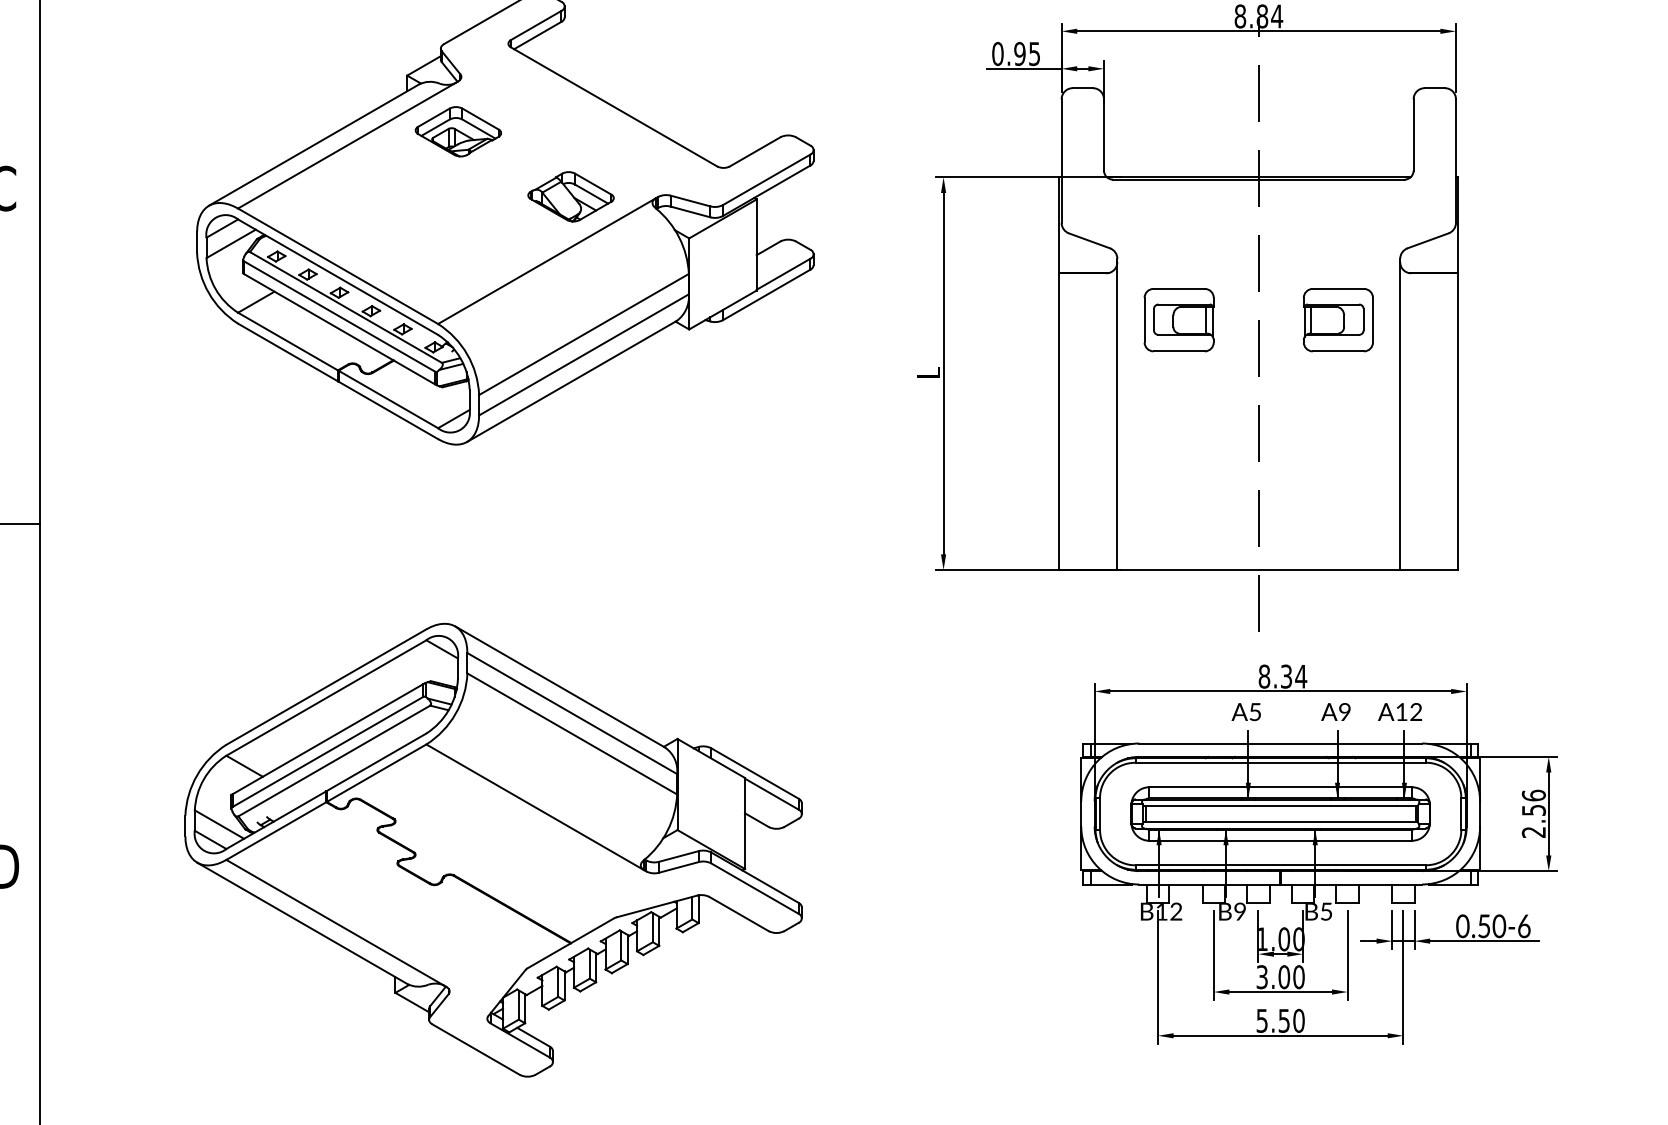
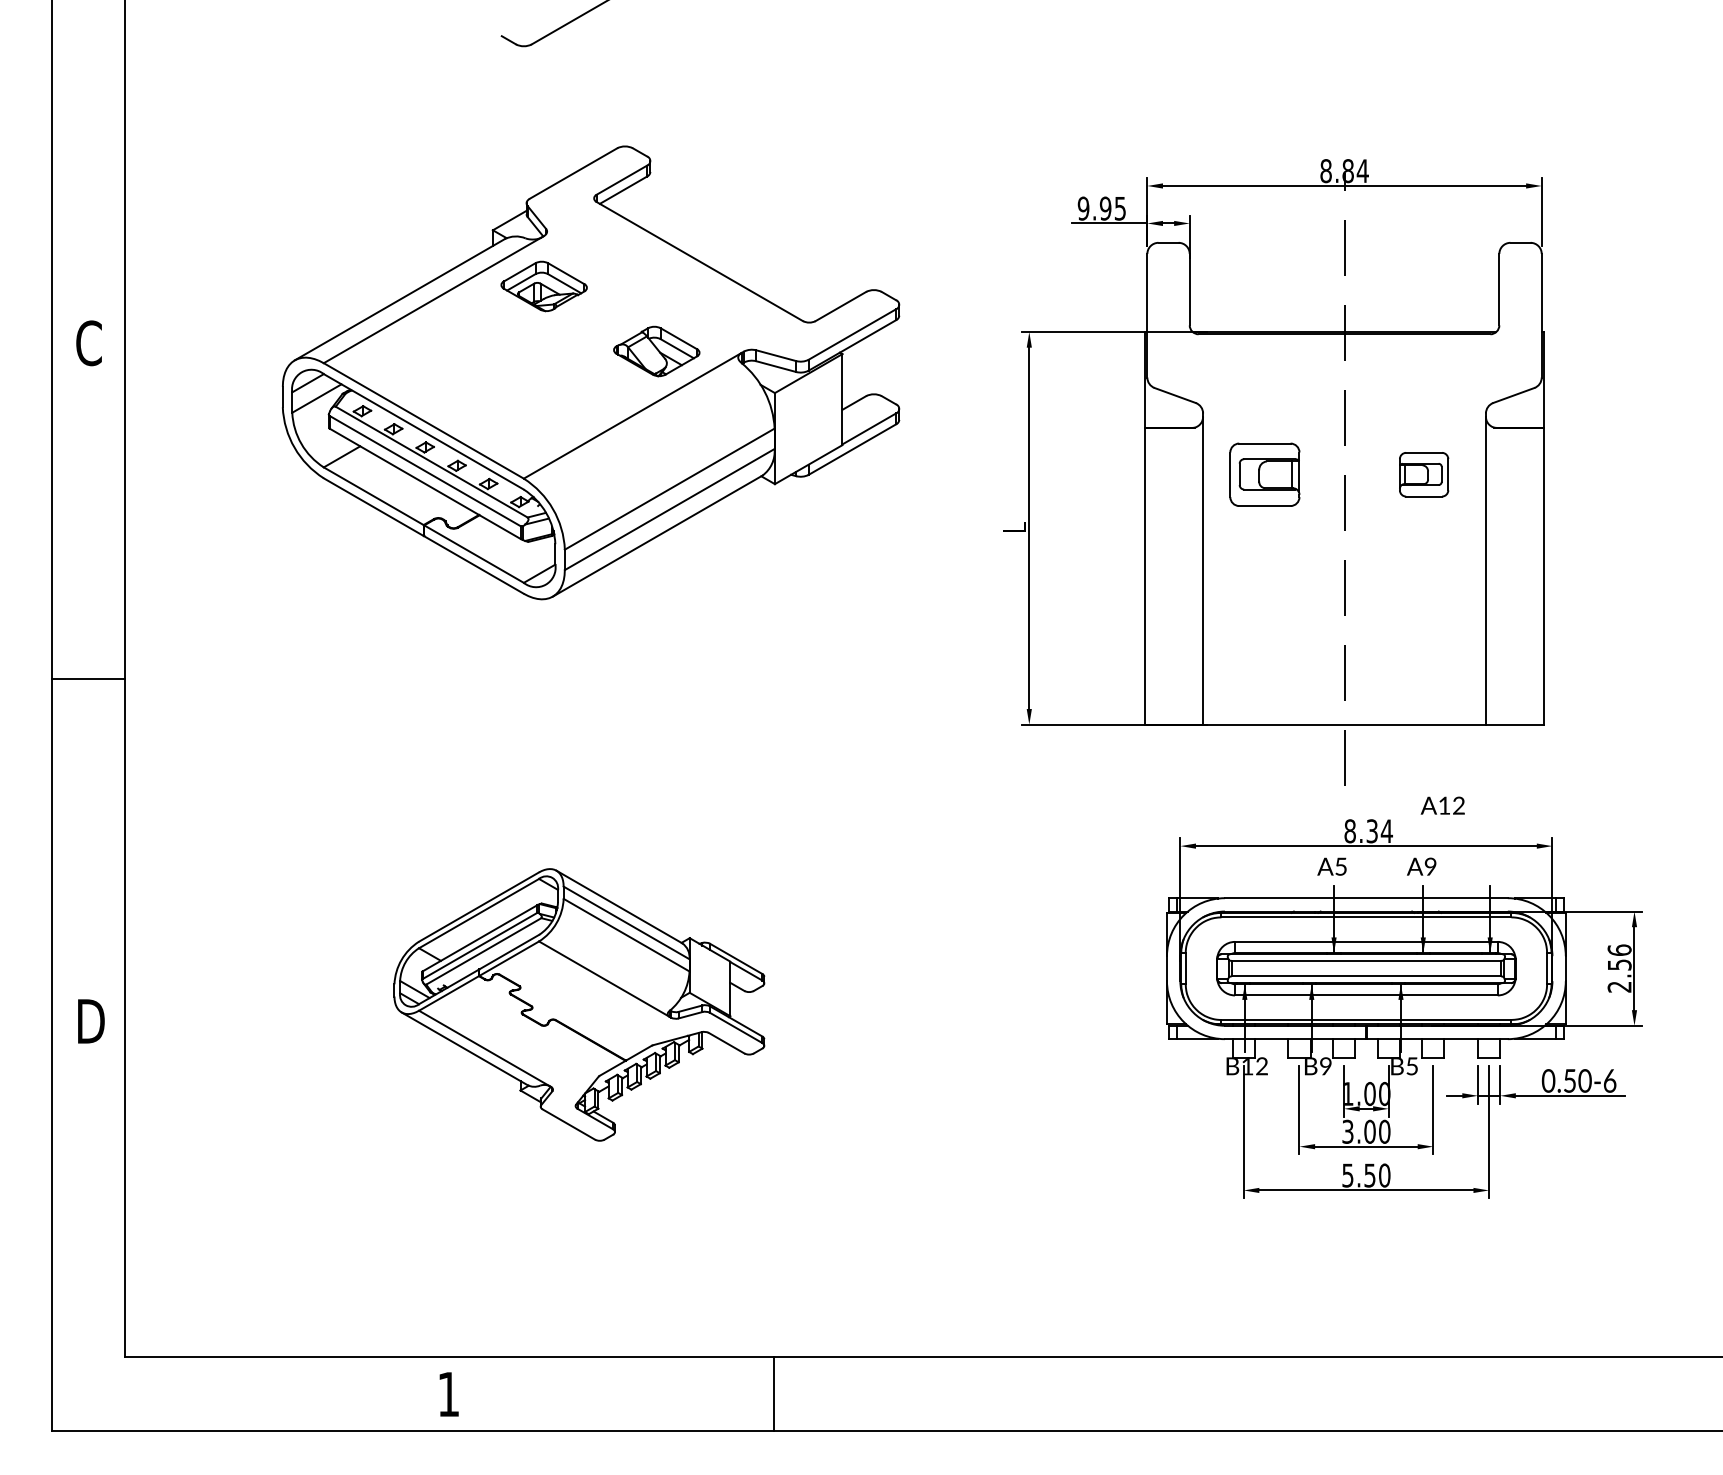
text: (997, 53) -> (1083, 208), 0.95 -> 9.95
part: (1337, 319) -> (1423, 474), size x0.7
text: (1399, 711) -> (1442, 805), moved
part: (493, 849) -> (579, 1004), size x0.6

